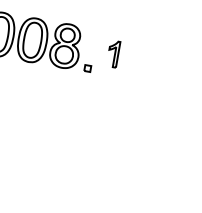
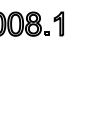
part: (112, 52) -> (58, 23), size x1.67

